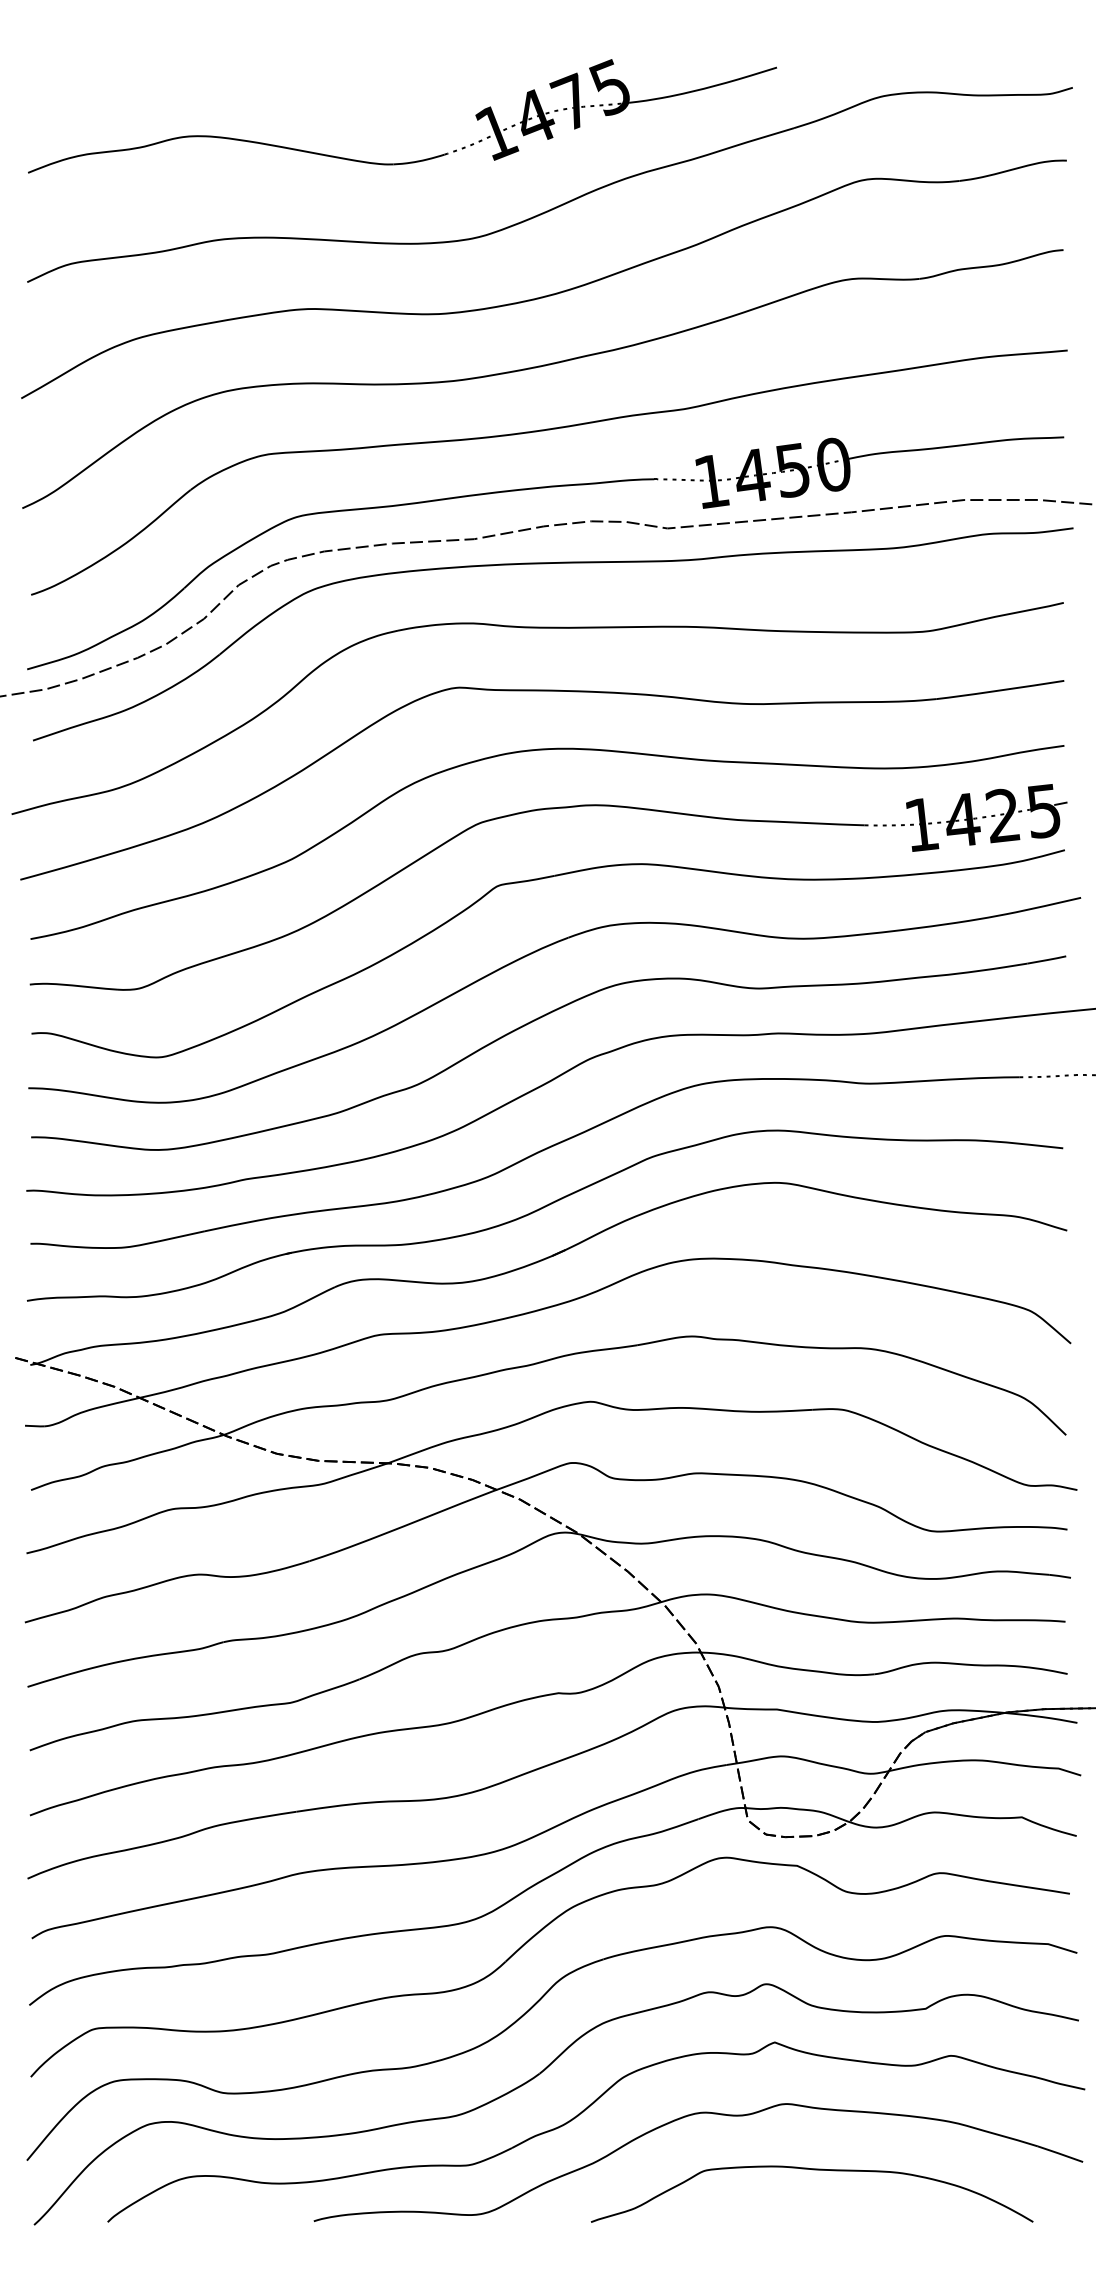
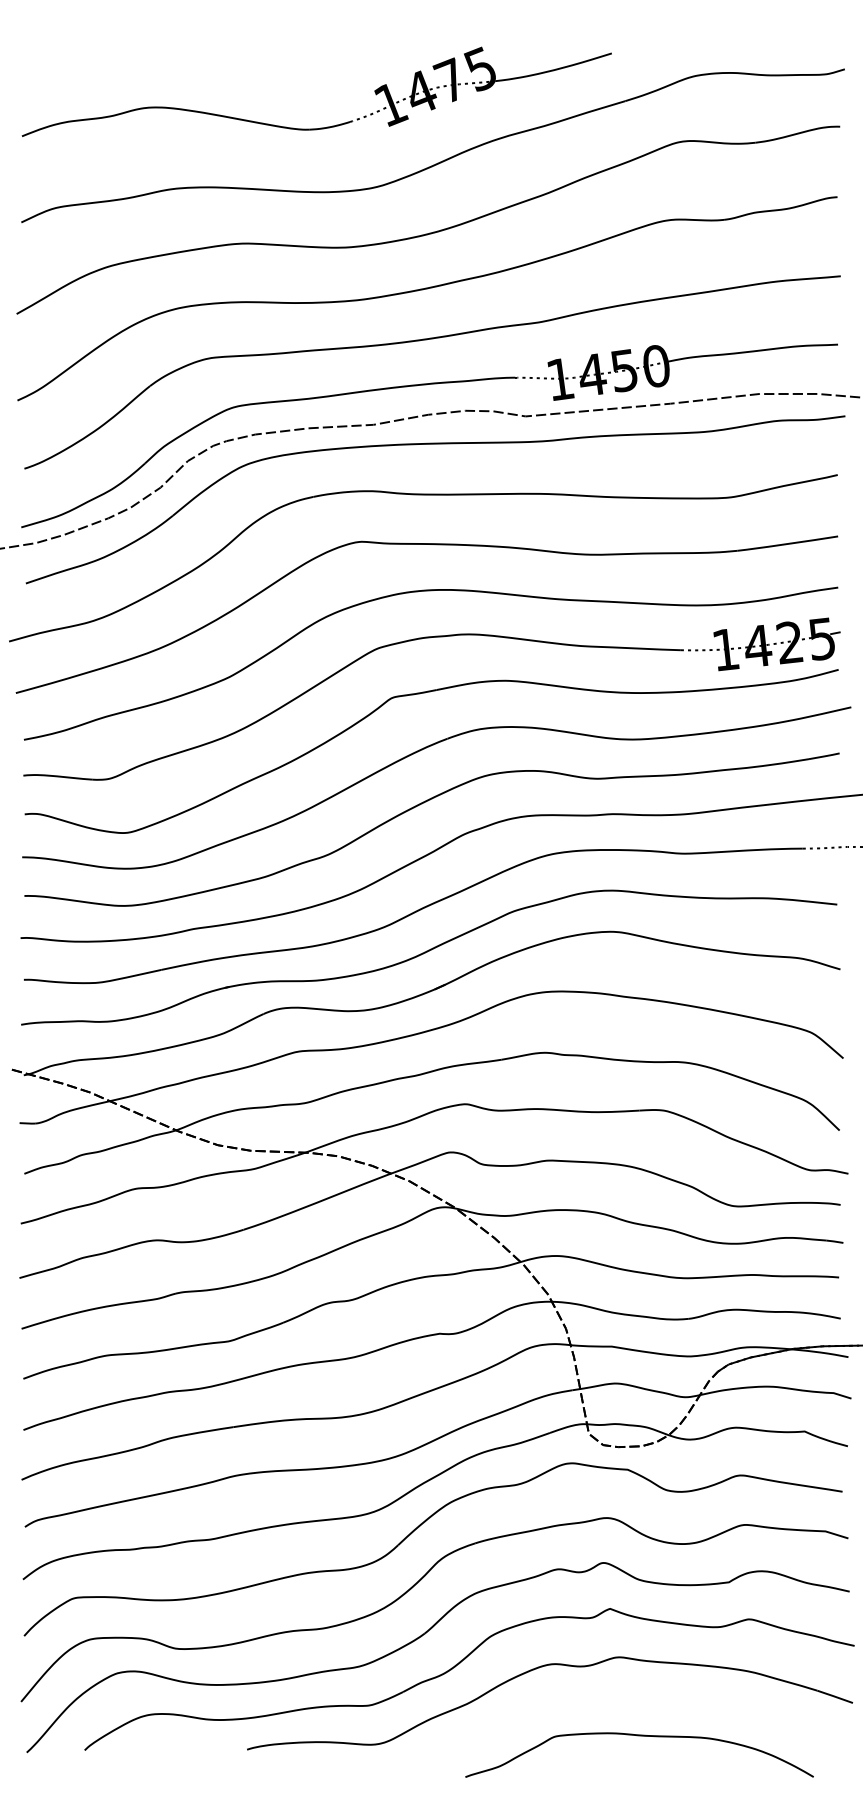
curve: (812, 2170) -> (639, 1736), moved

